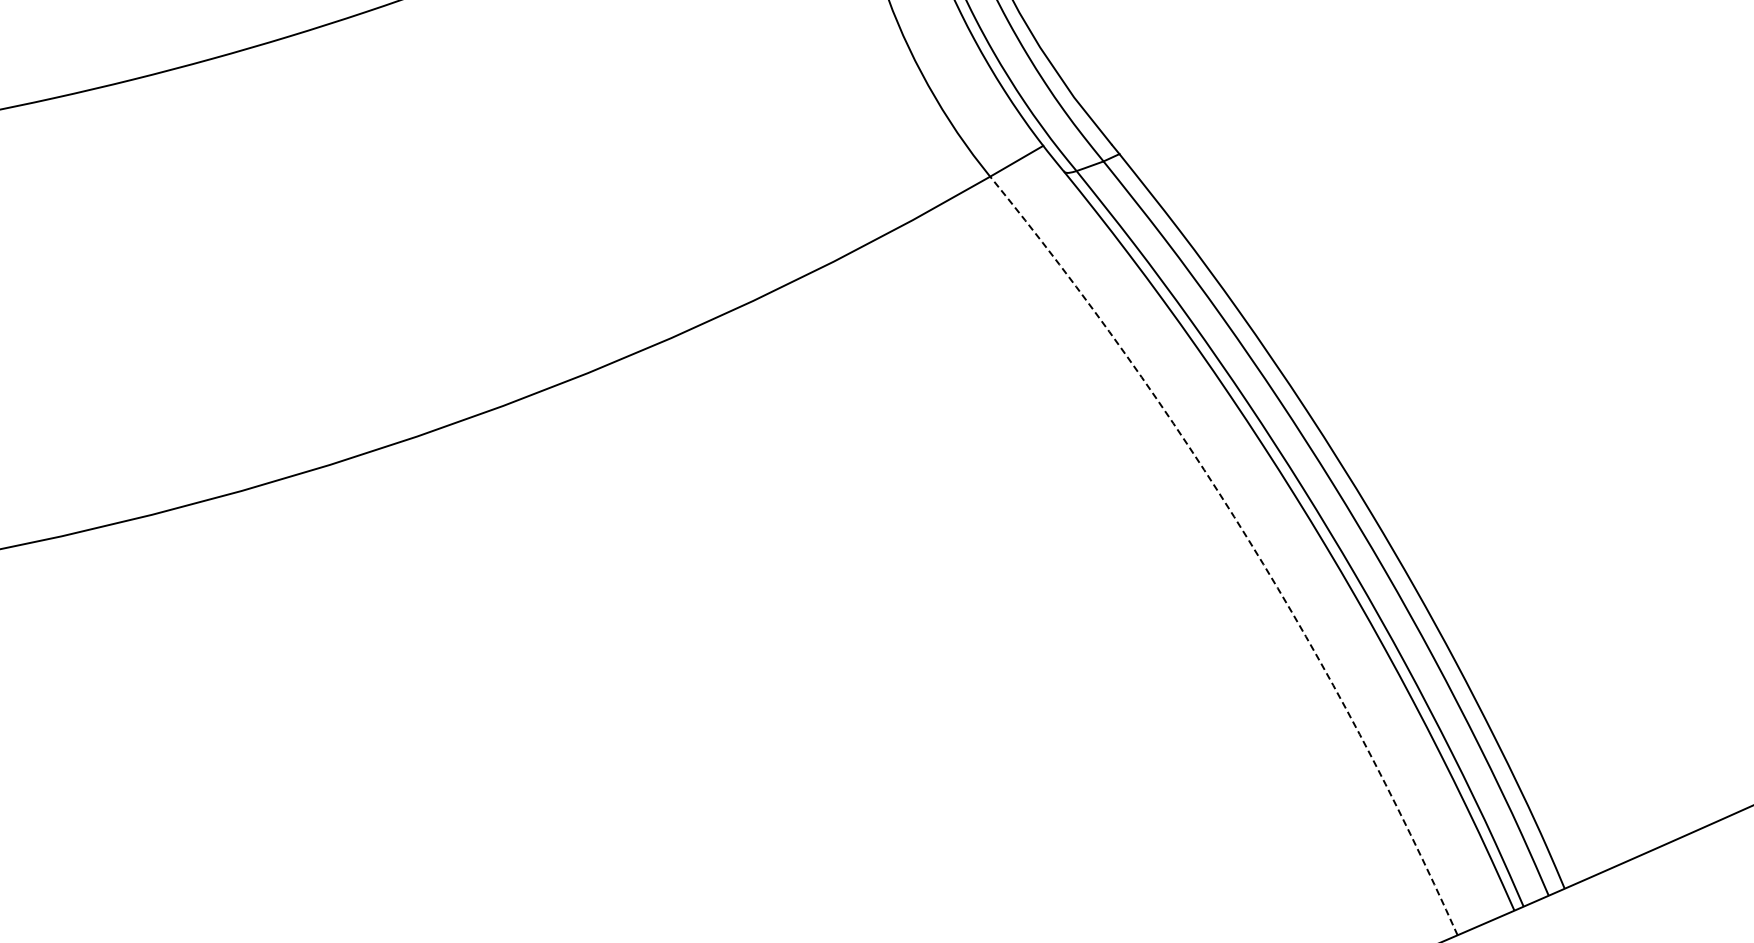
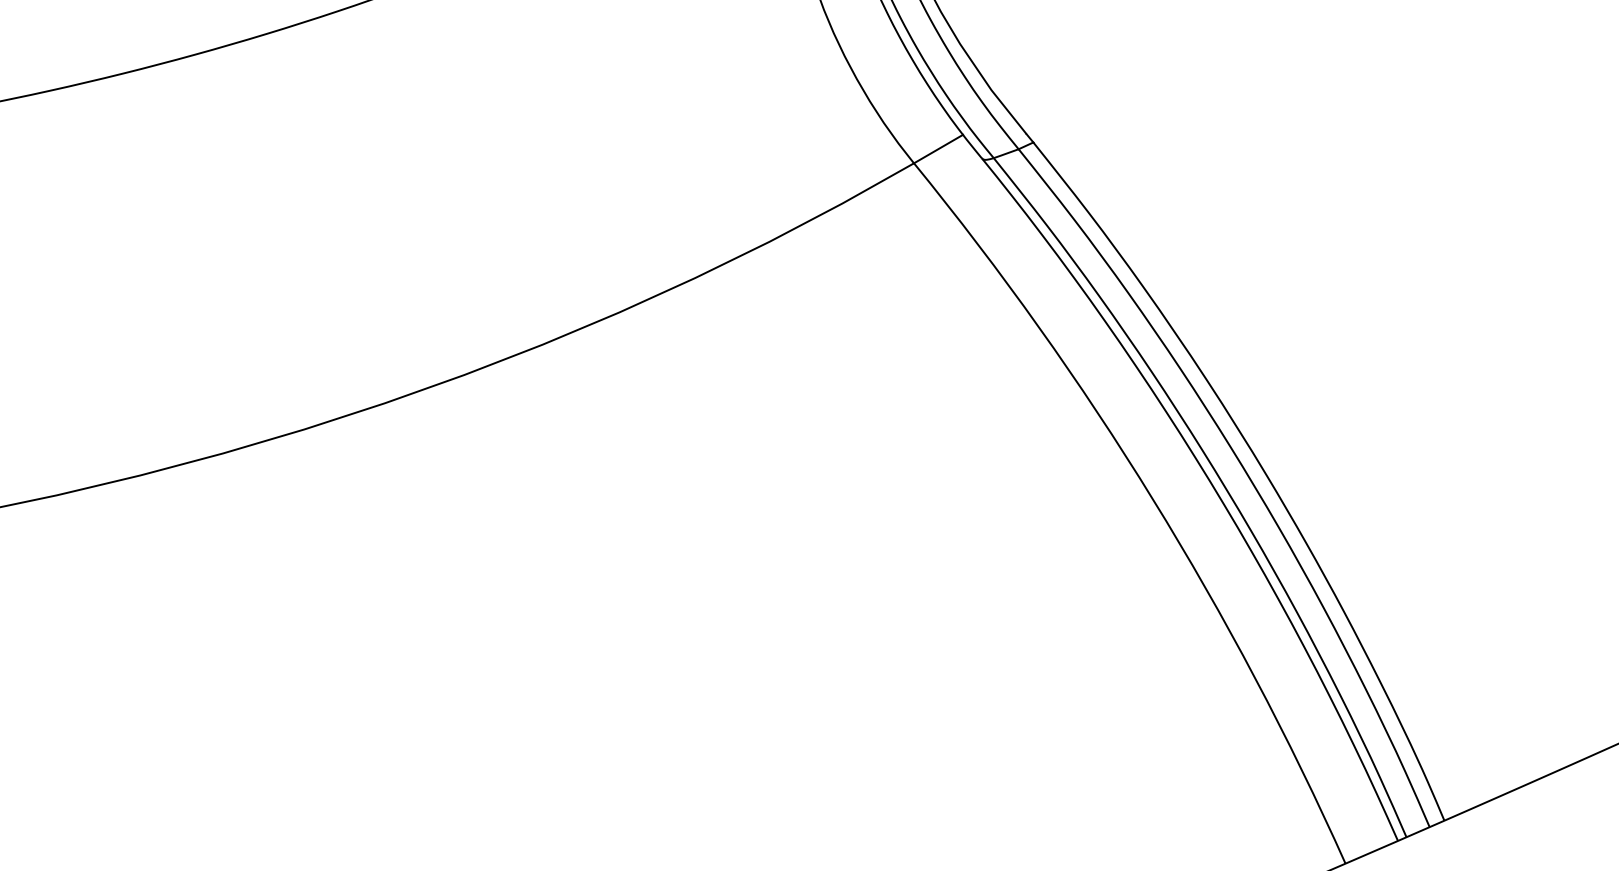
arc: (1248, 540) -> (1152, 499), dashed -> solid

